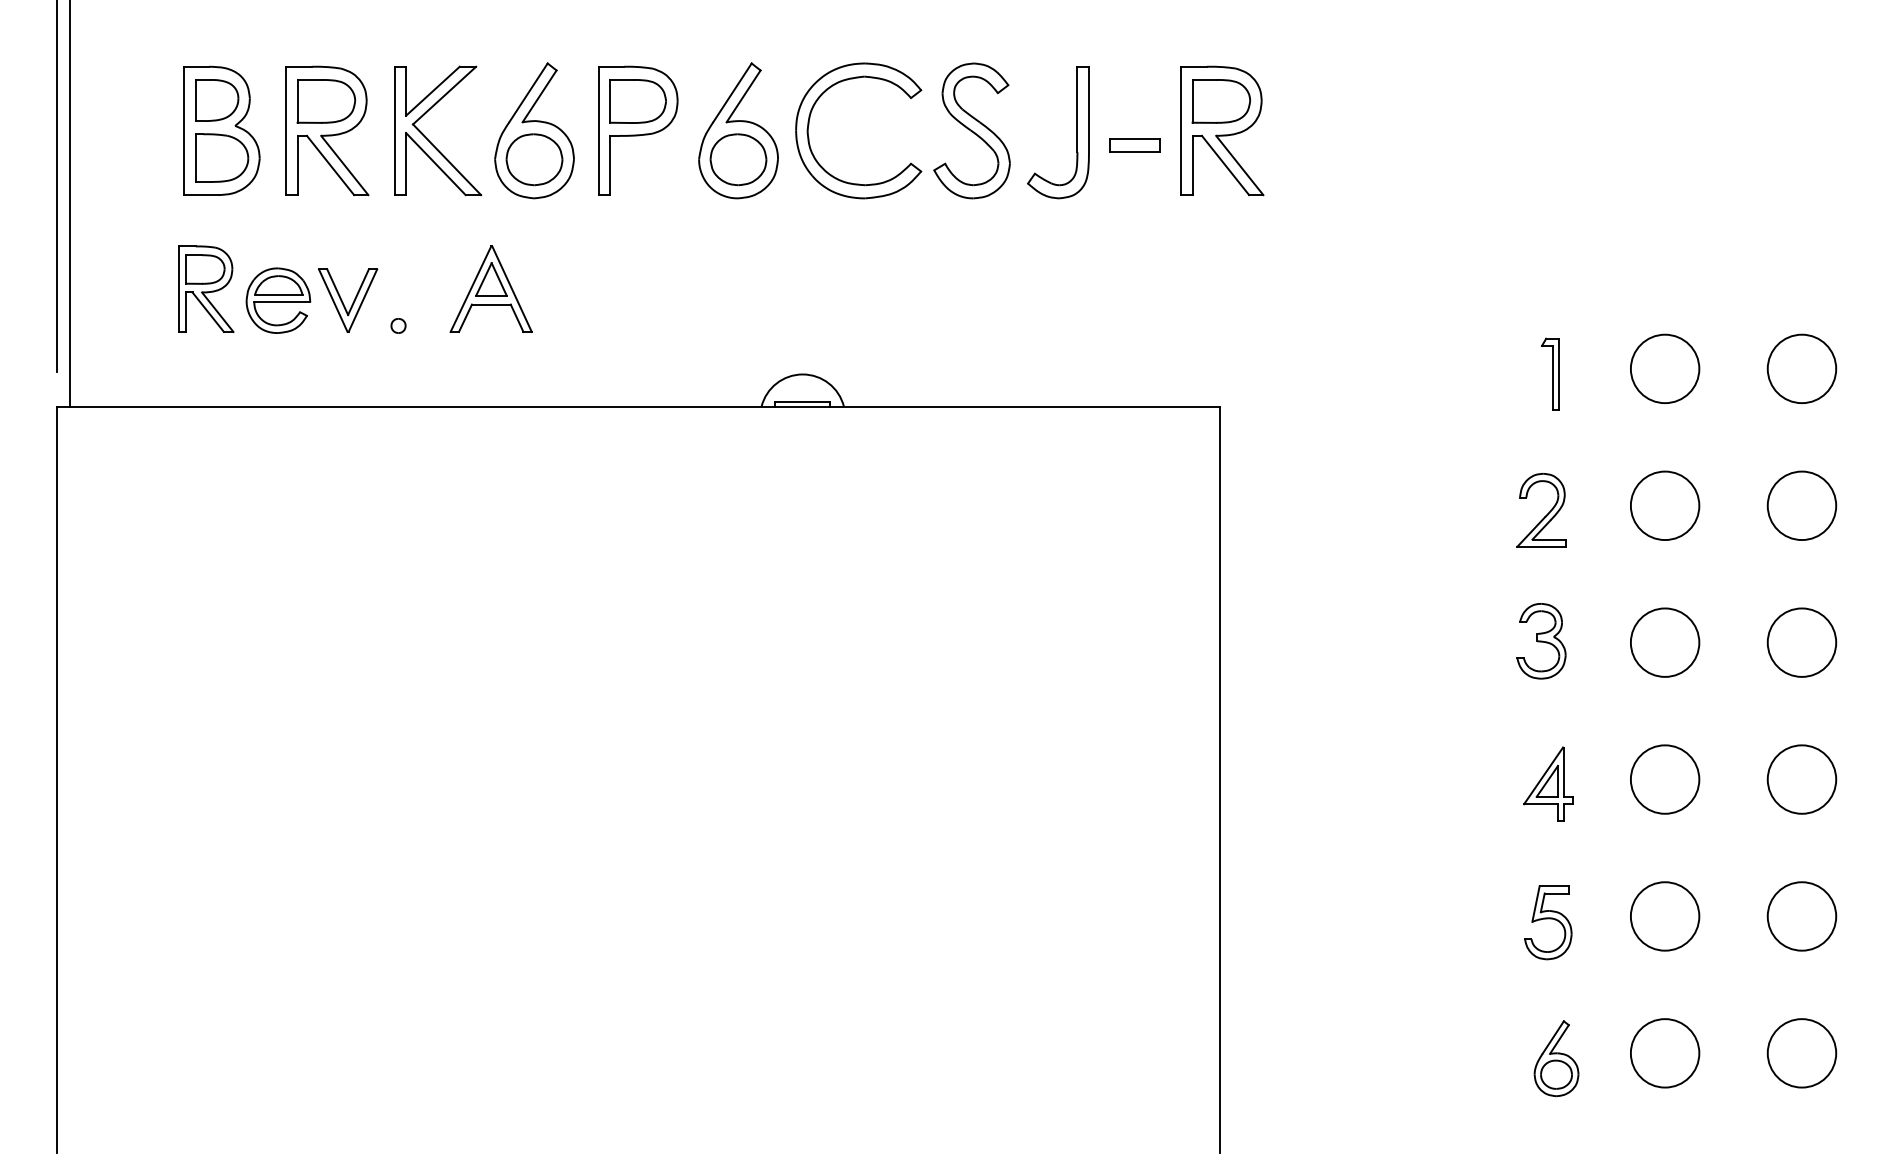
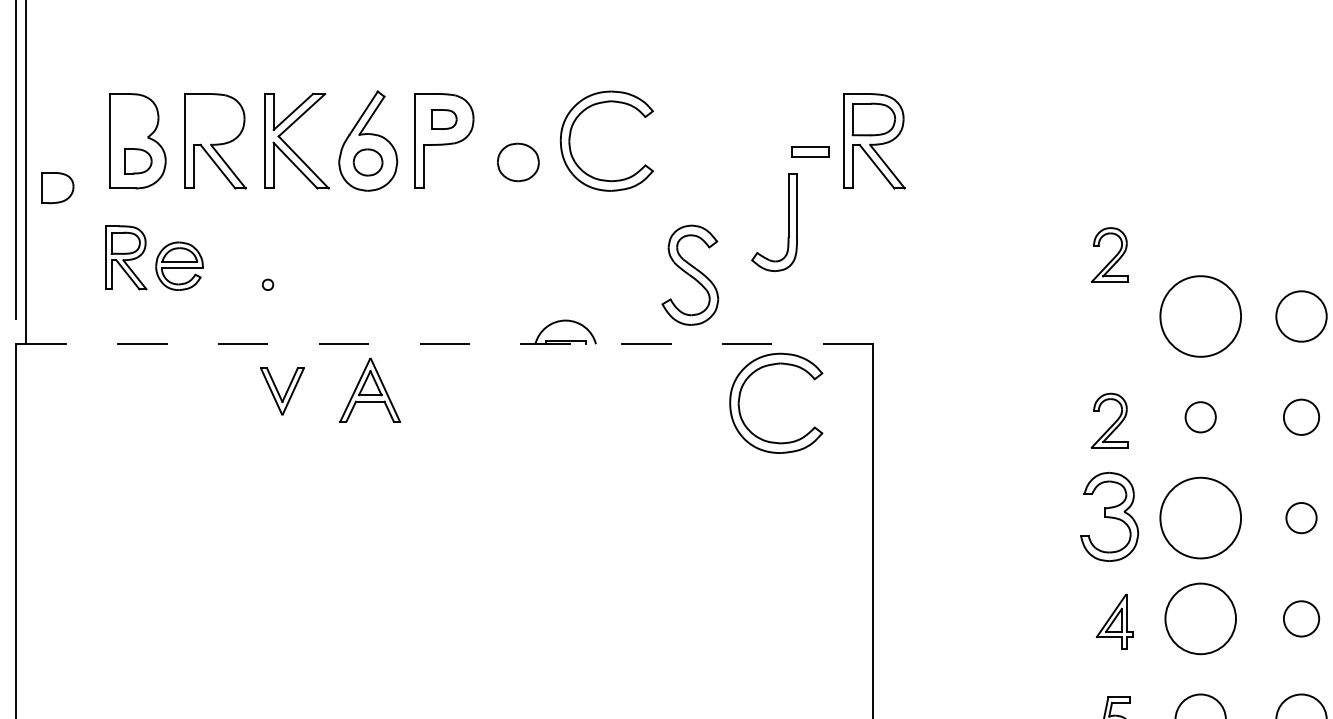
part: (217, 100) -> (58, 188), moved
part: (326, 101) -> (214, 119), removed
part: (637, 101) -> (444, 119), size x0.6
part: (738, 130) -> (518, 140), removed
part: (971, 130) -> (689, 274), moved
part: (1076, 132) -> (787, 222), moved
part: (222, 157) -> (138, 160), size x0.7
part: (534, 159) -> (368, 162), size x0.7
part: (490, 288) -> (369, 389), moved
part: (1546, 289) -> (1113, 258), added
part: (348, 300) -> (282, 391), moved
circle: (1664, 368) -> (1200, 316), size x1.6
part: (1550, 373) -> (1116, 319), removed
line: (638, 406) -> (444, 344), solid -> dashed
part: (1039, 481) -> (740, 399), added
circle: (1664, 505) -> (1200, 417), size x0.6
circle: (1801, 505) -> (1301, 417), size x0.7
part: (1541, 641) -> (1109, 517), size x1.6
circle: (1664, 642) -> (1200, 517), size x1.6
circle: (1801, 642) -> (1301, 517), size x0.6
circle: (1664, 779) -> (1200, 618), size x1.4
circle: (1801, 779) -> (1301, 618), size x0.7

